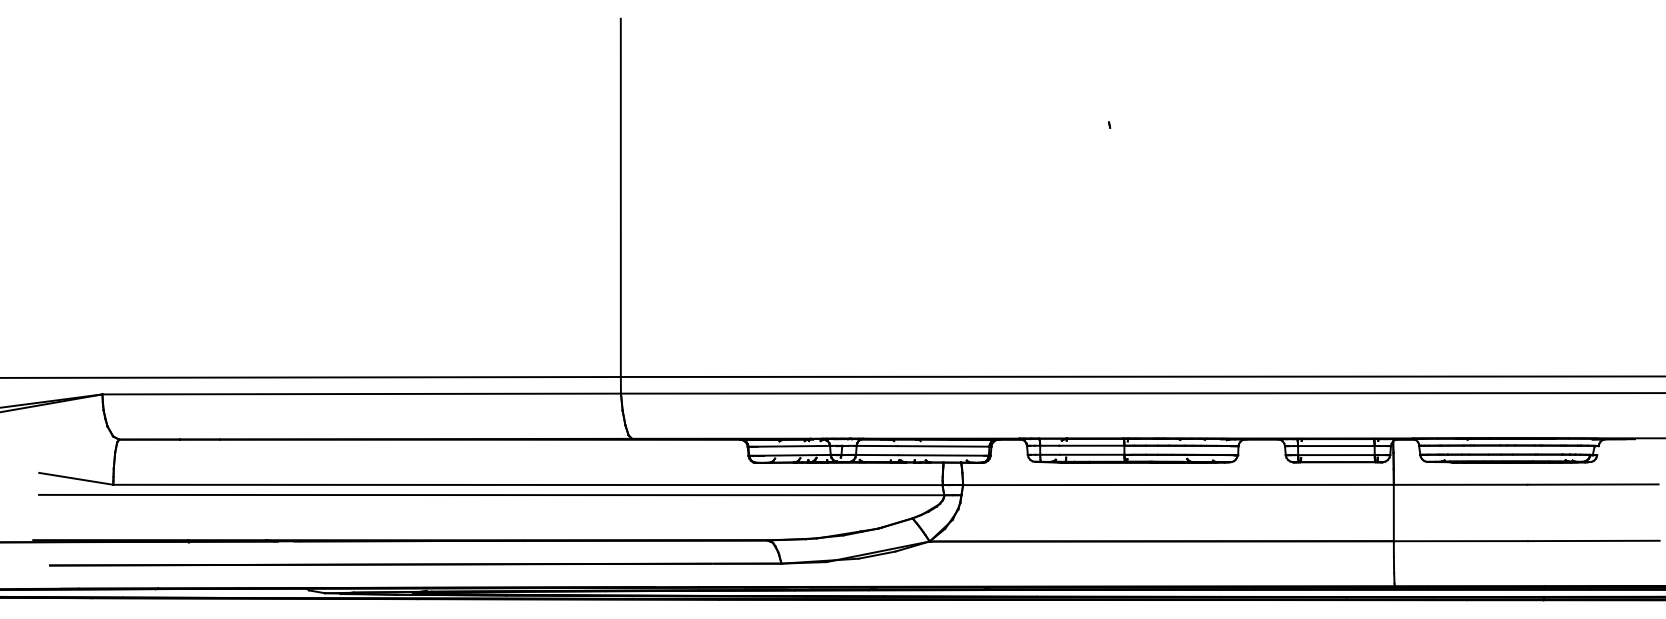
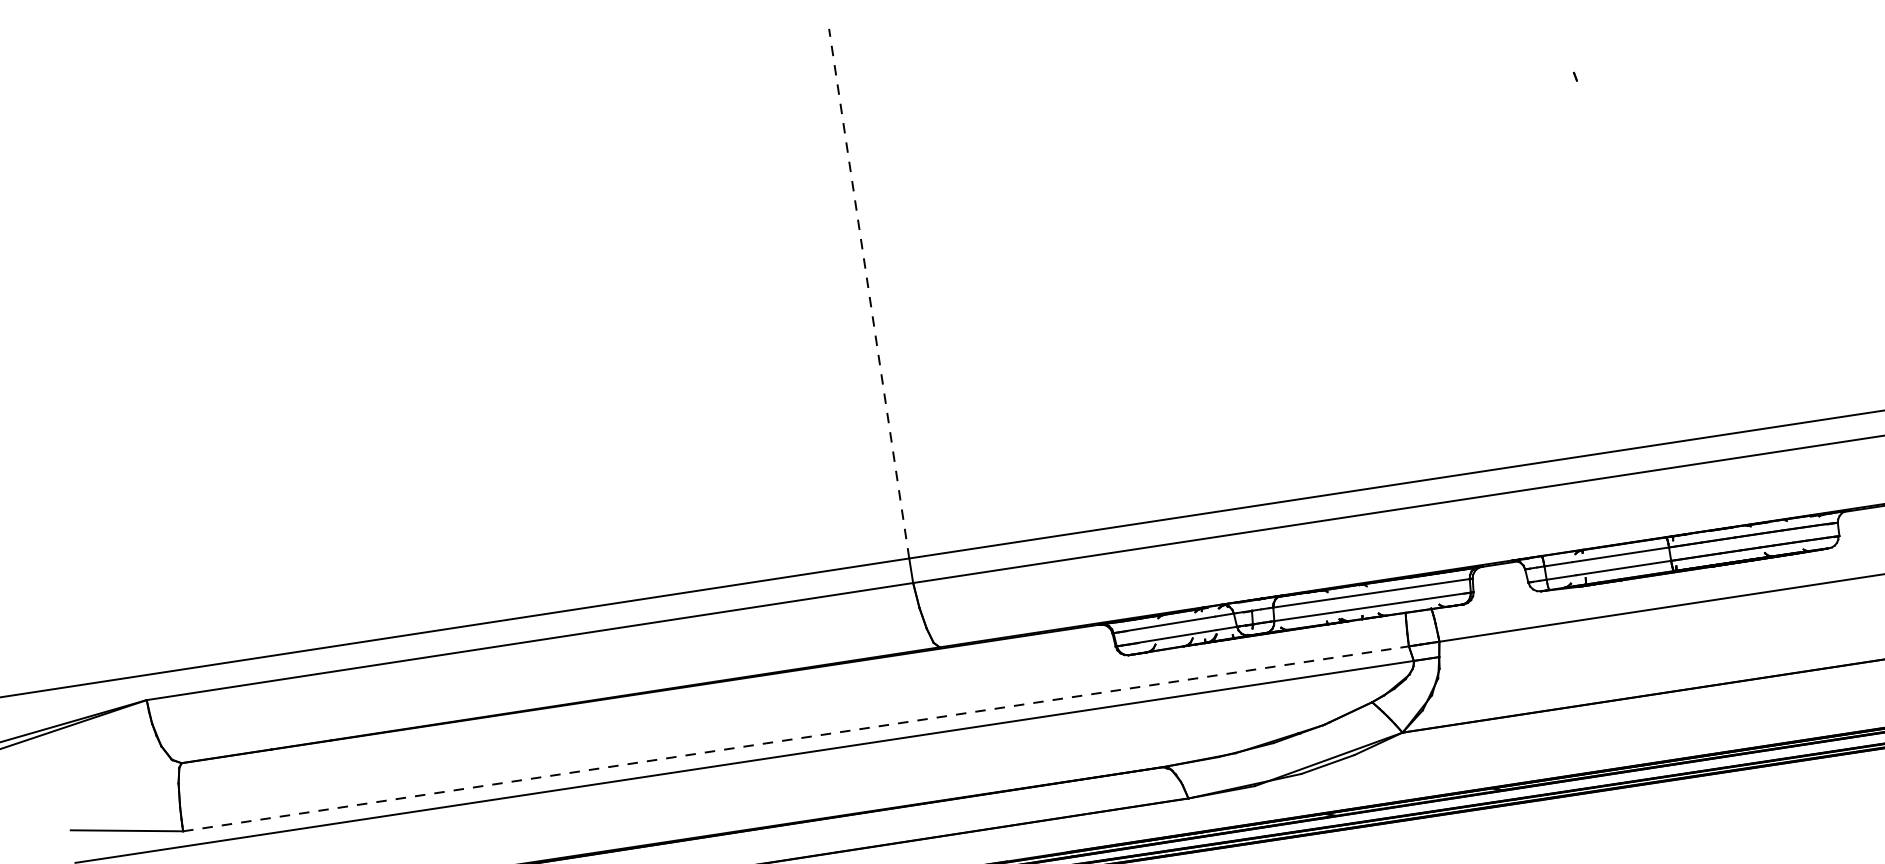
line: (620, 197) -> (868, 293), solid -> dashed
line: (527, 484) -> (795, 738), solid -> dashed

